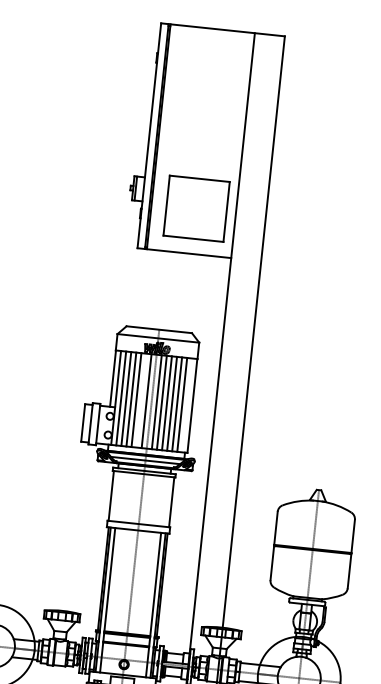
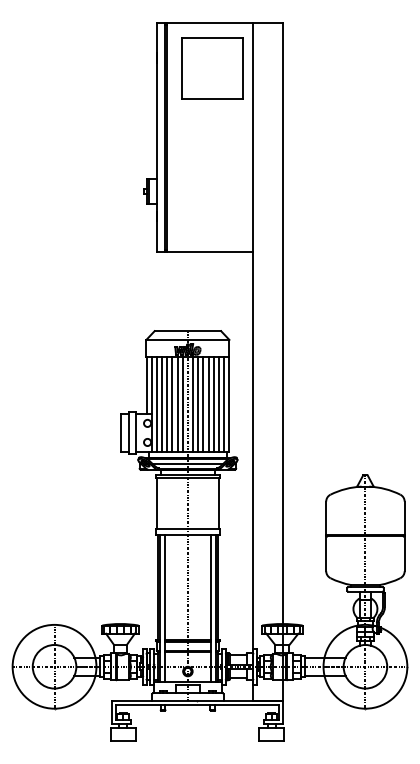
part: (196, 208) -> (212, 68), moved
line: (141, 400) -> (177, 404), added
line: (187, 405) -> (224, 404), added

